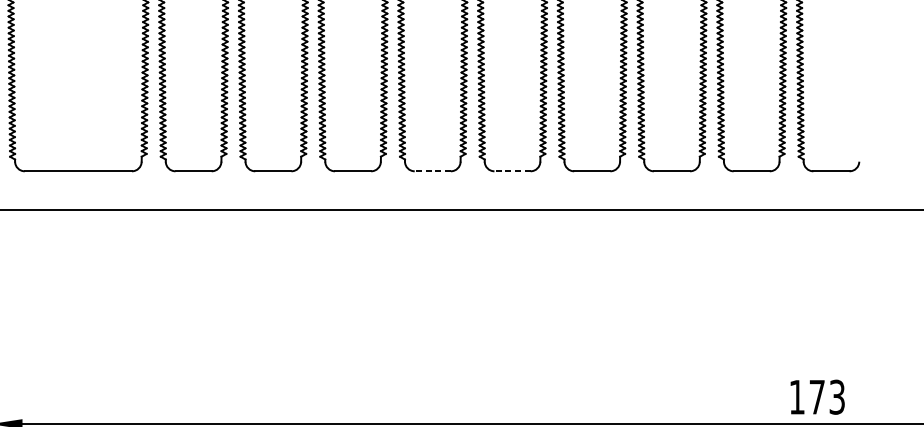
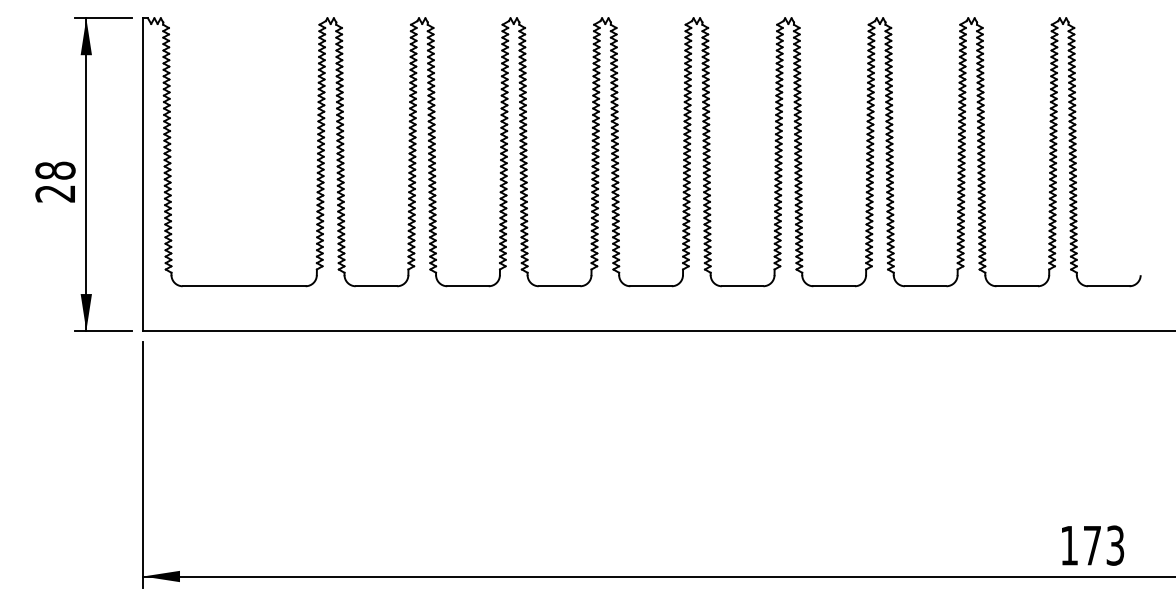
line: (433, 171) -> (651, 286), dashed -> solid
line: (512, 171) -> (742, 286), dashed -> solid

